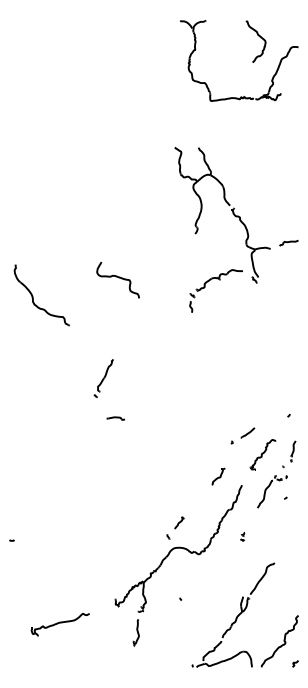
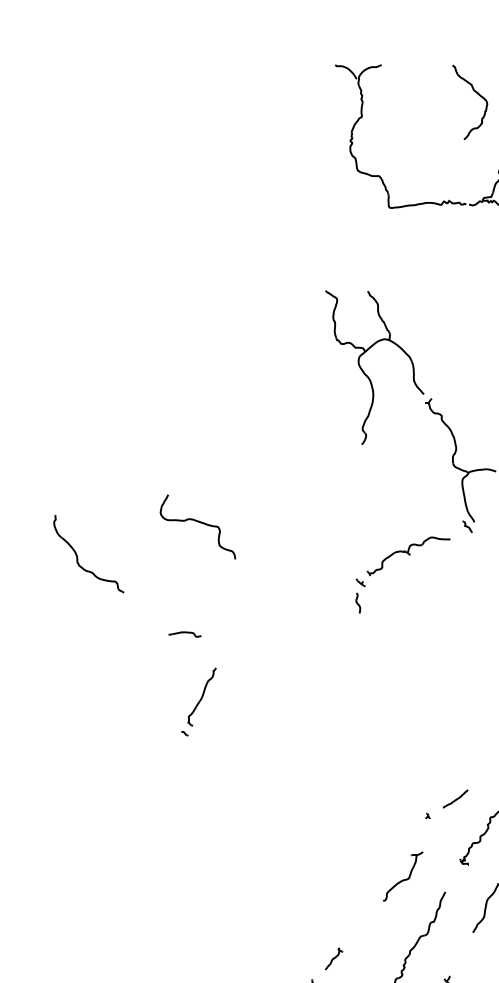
curve: (118, 278) -> (198, 523), moved
part: (205, 287) -> (383, 568), moved
part: (41, 295) -> (88, 554), size x0.71
part: (115, 418) -> (184, 634), moved
part: (218, 476) -> (403, 876), size x1.67

